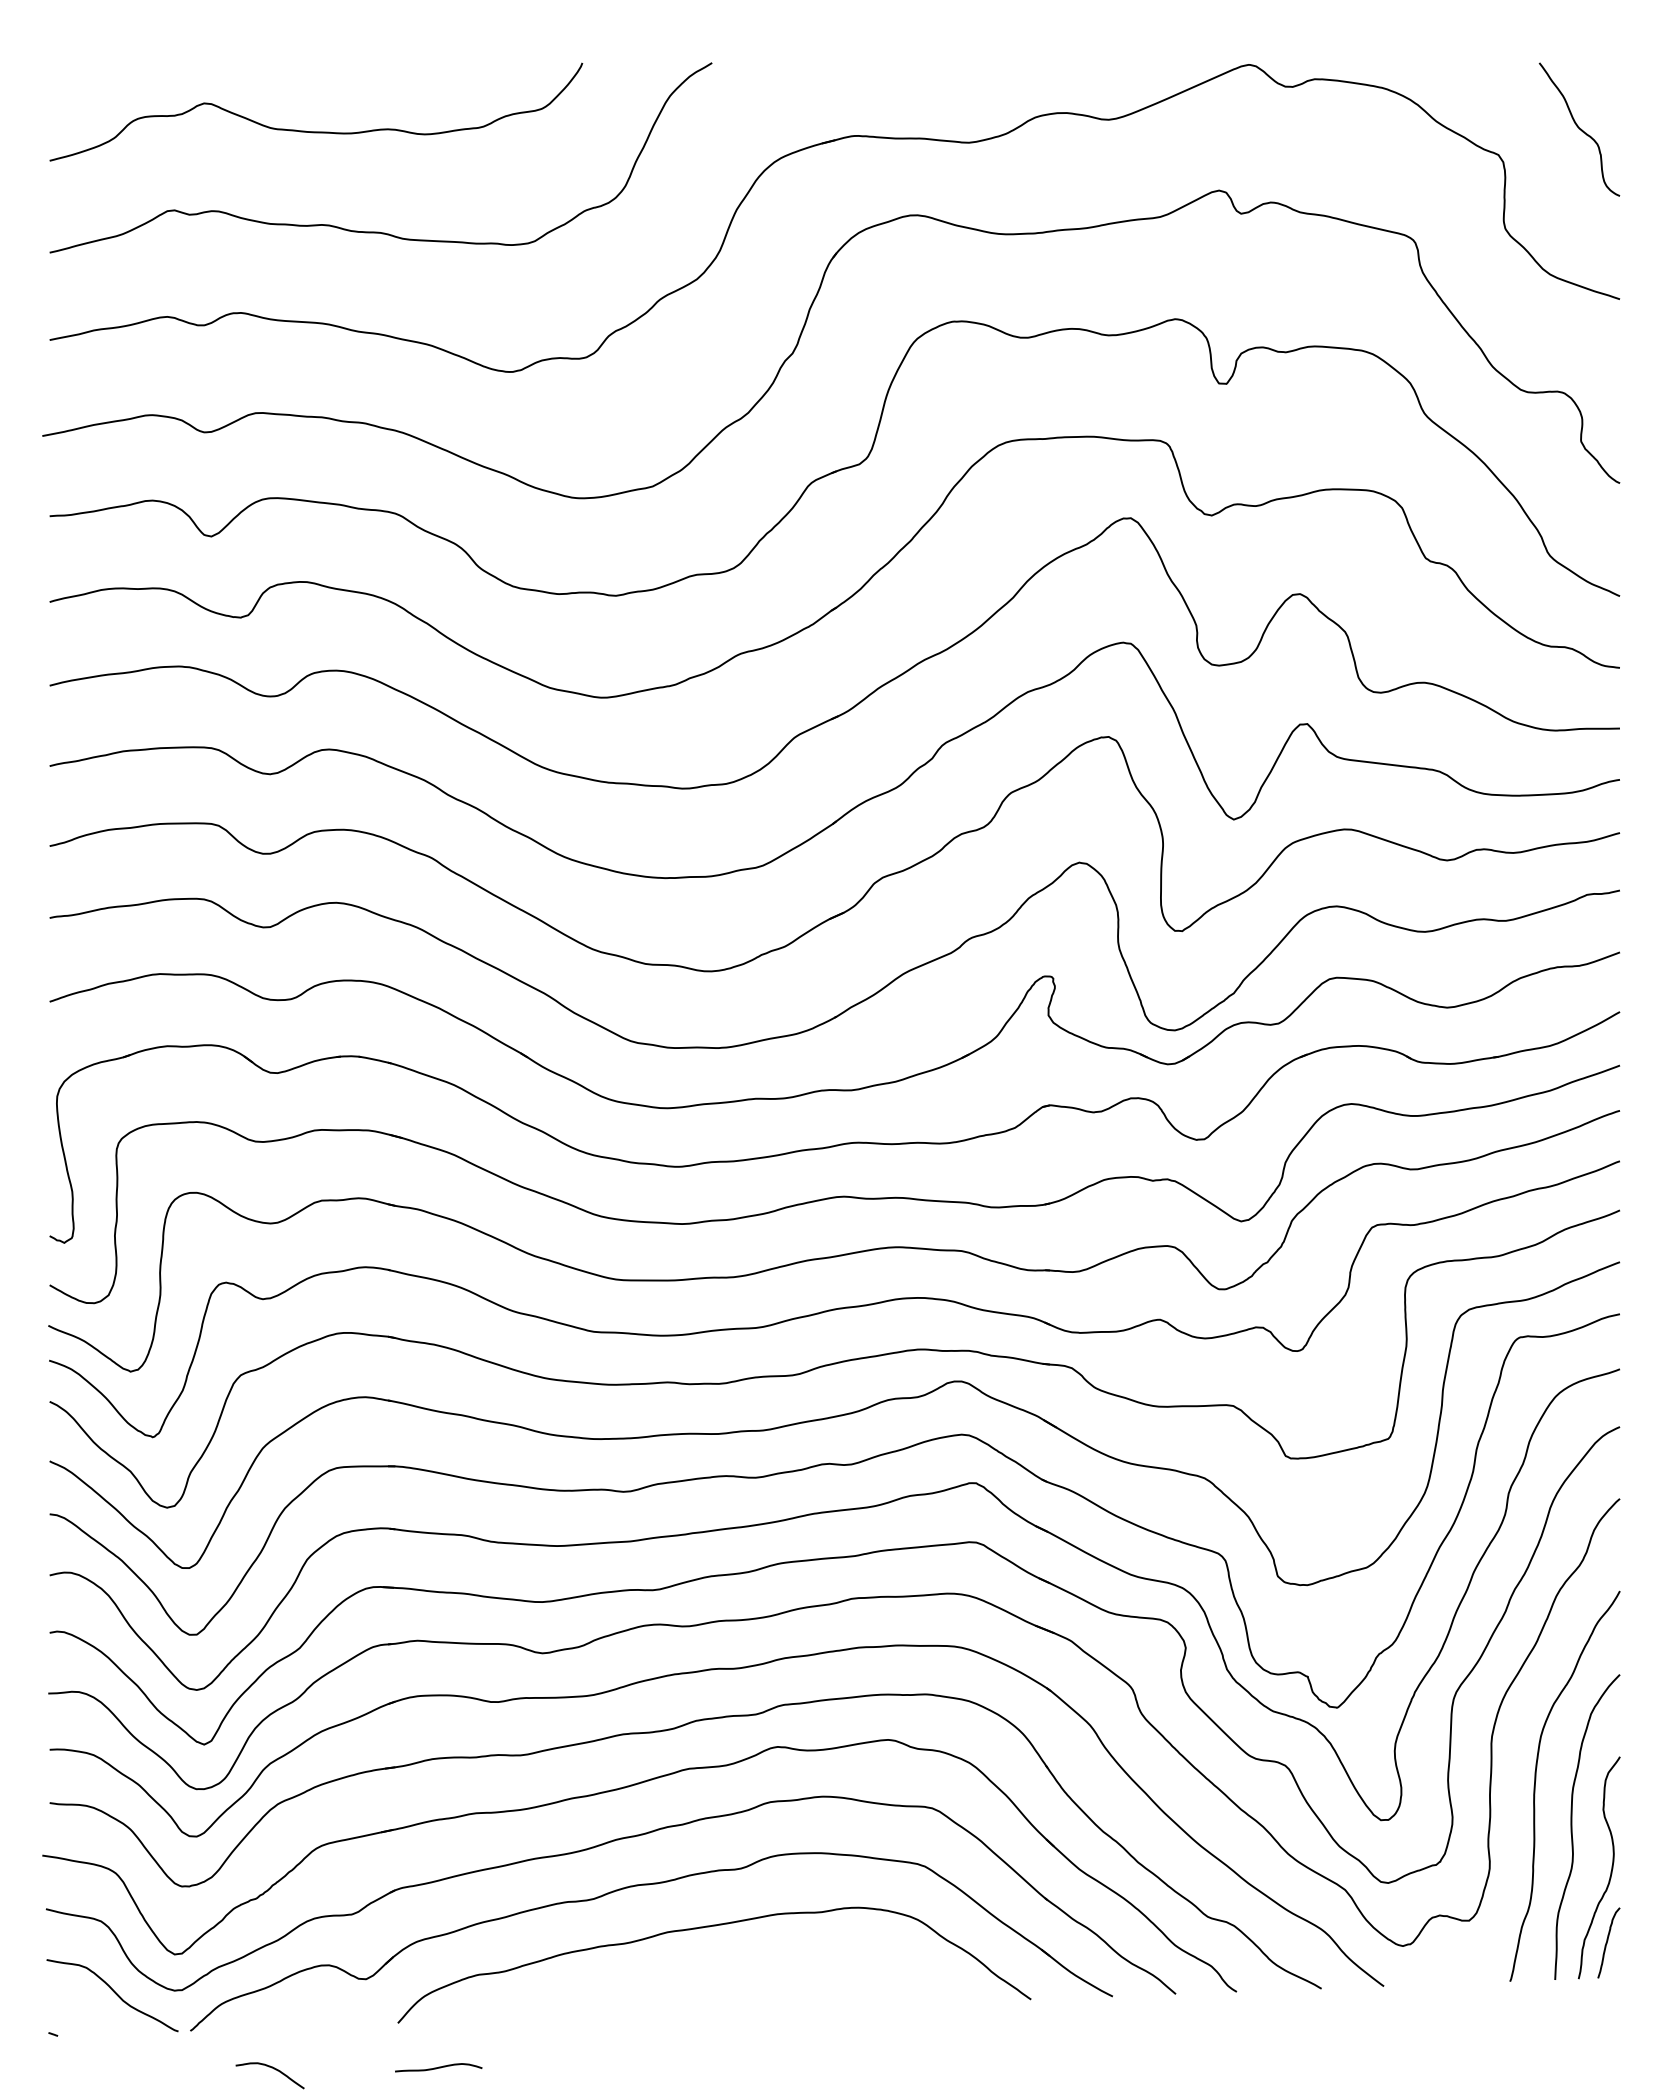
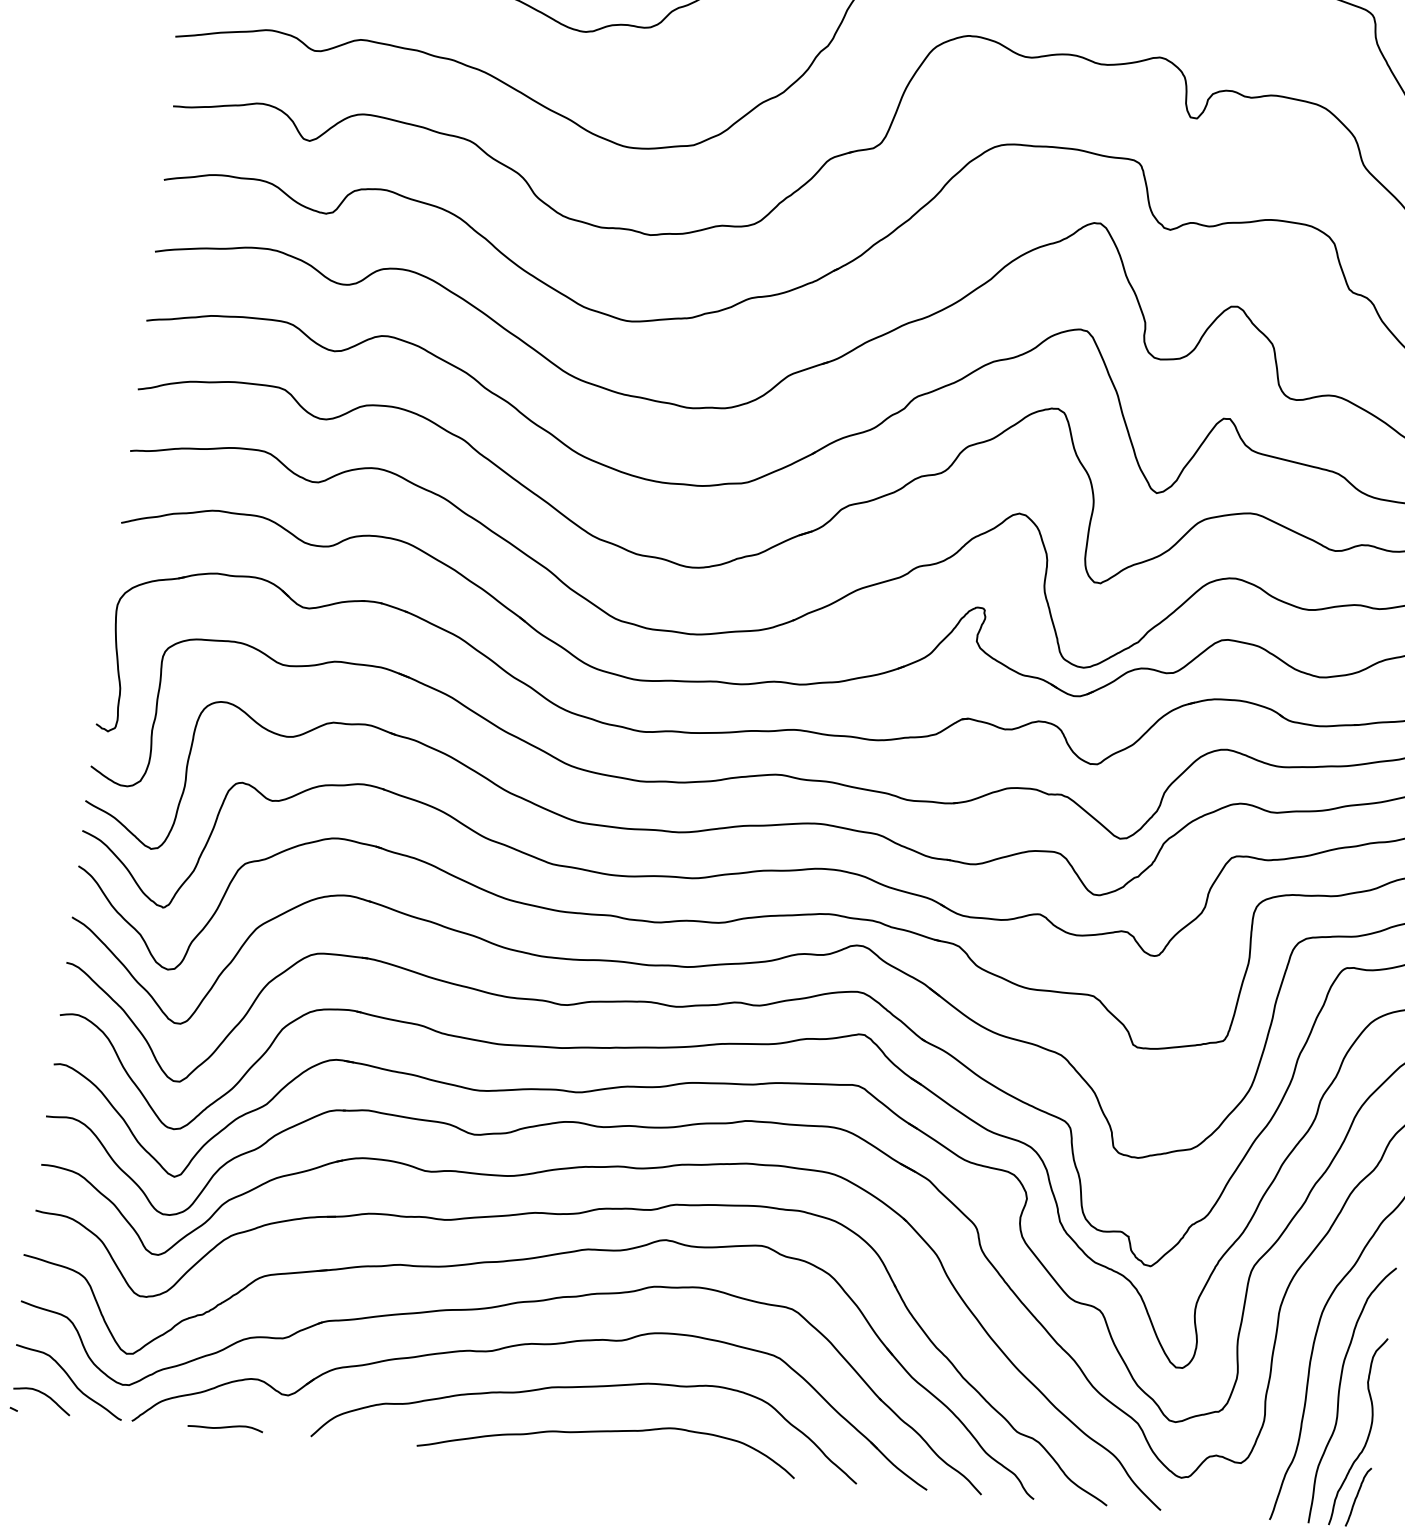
curve: (739, 1975) -> (609, 1432), added
curve: (438, 2067) -> (225, 1427), moved
curve: (273, 2069) -> (45, 1395), moved

